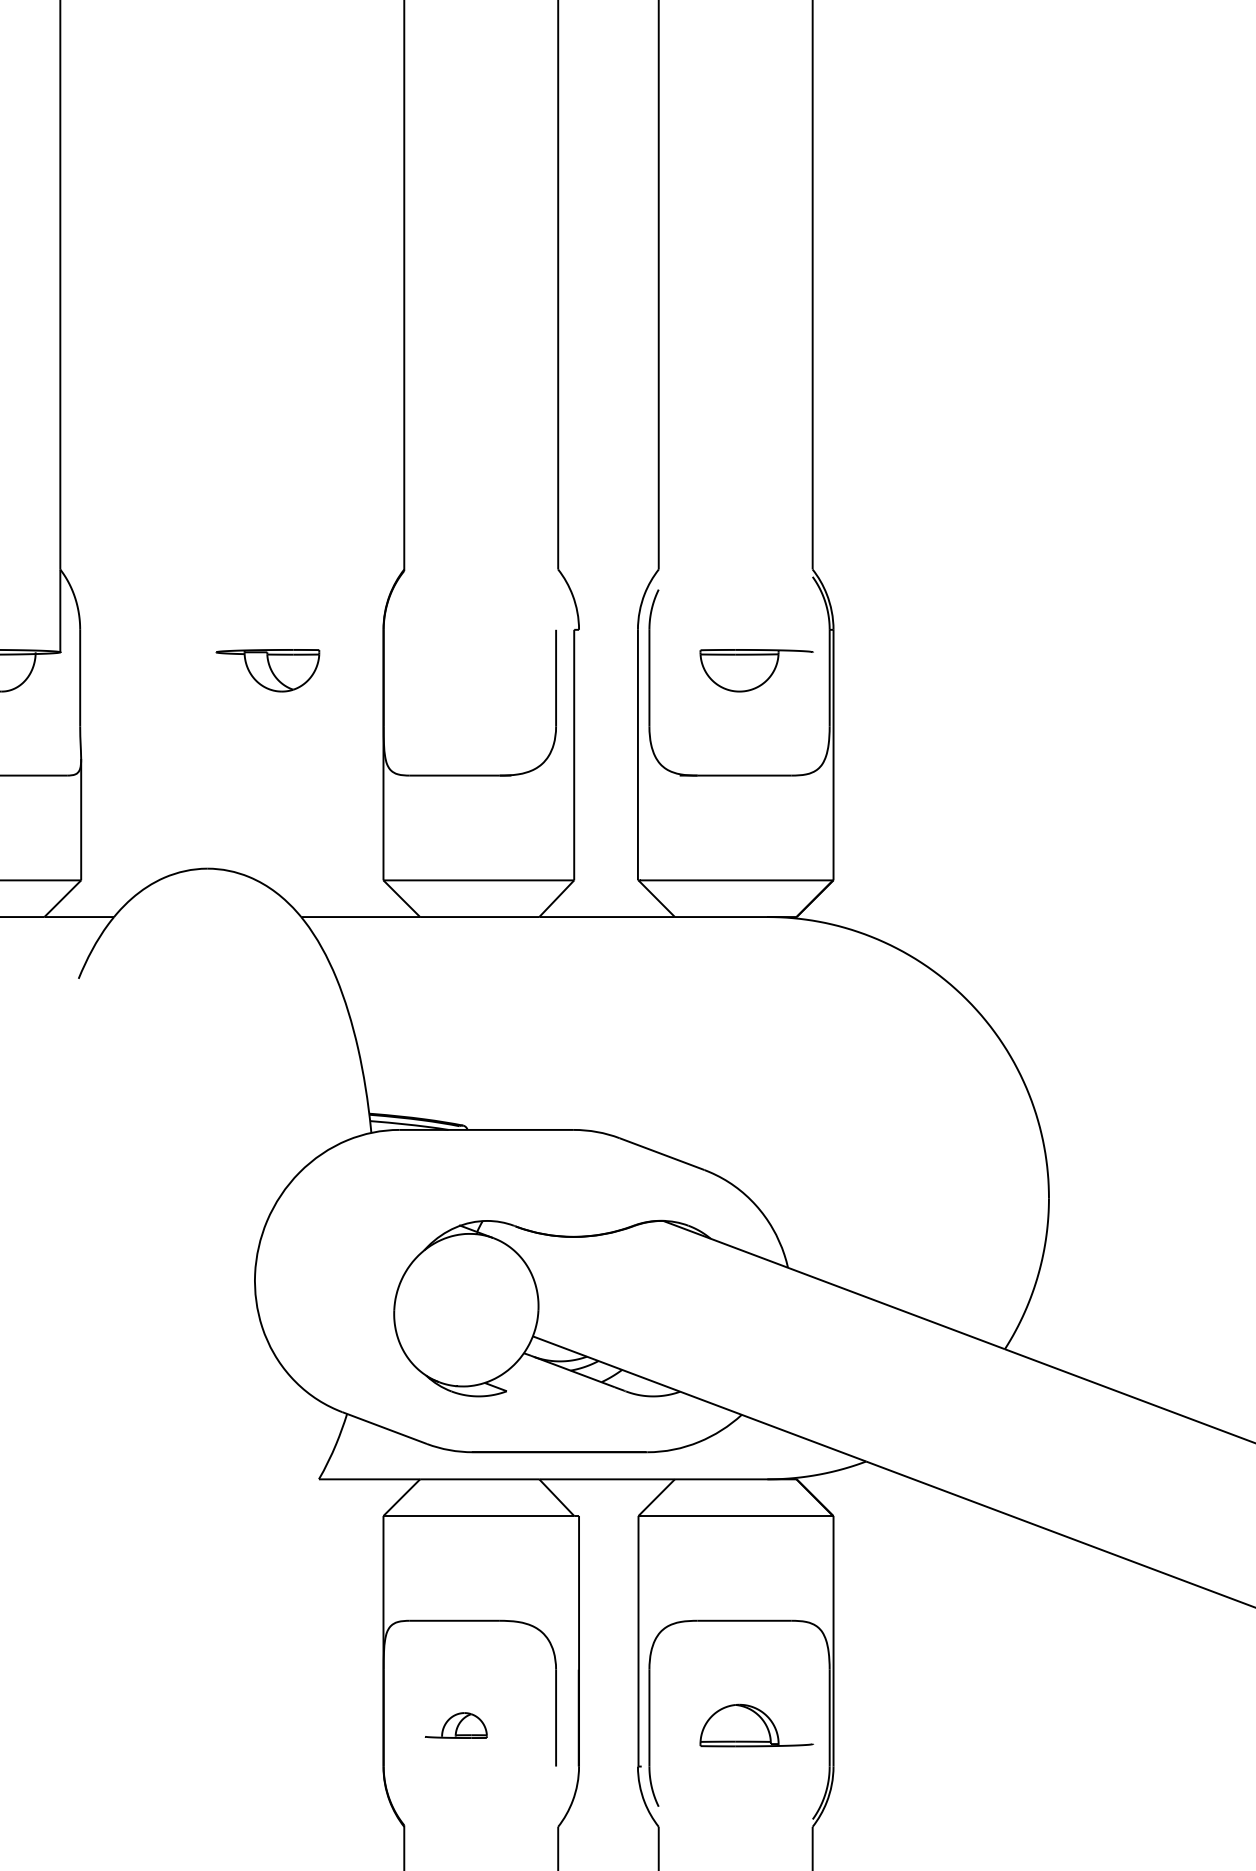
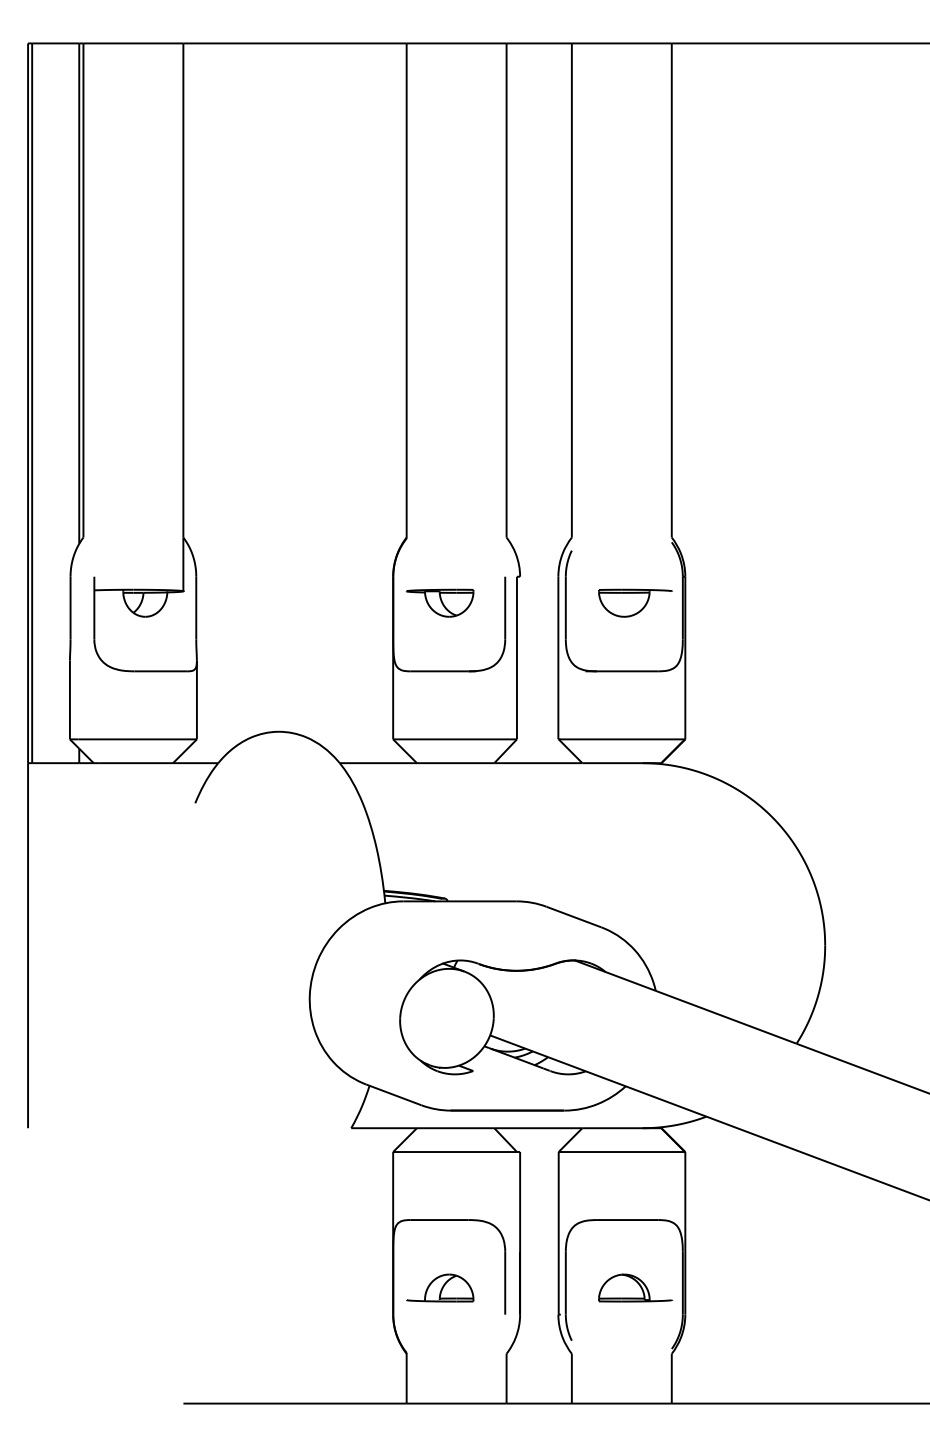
part: (266, 669) -> (439, 602), moved
part: (456, 1724) -> (440, 1287), size x1.67

